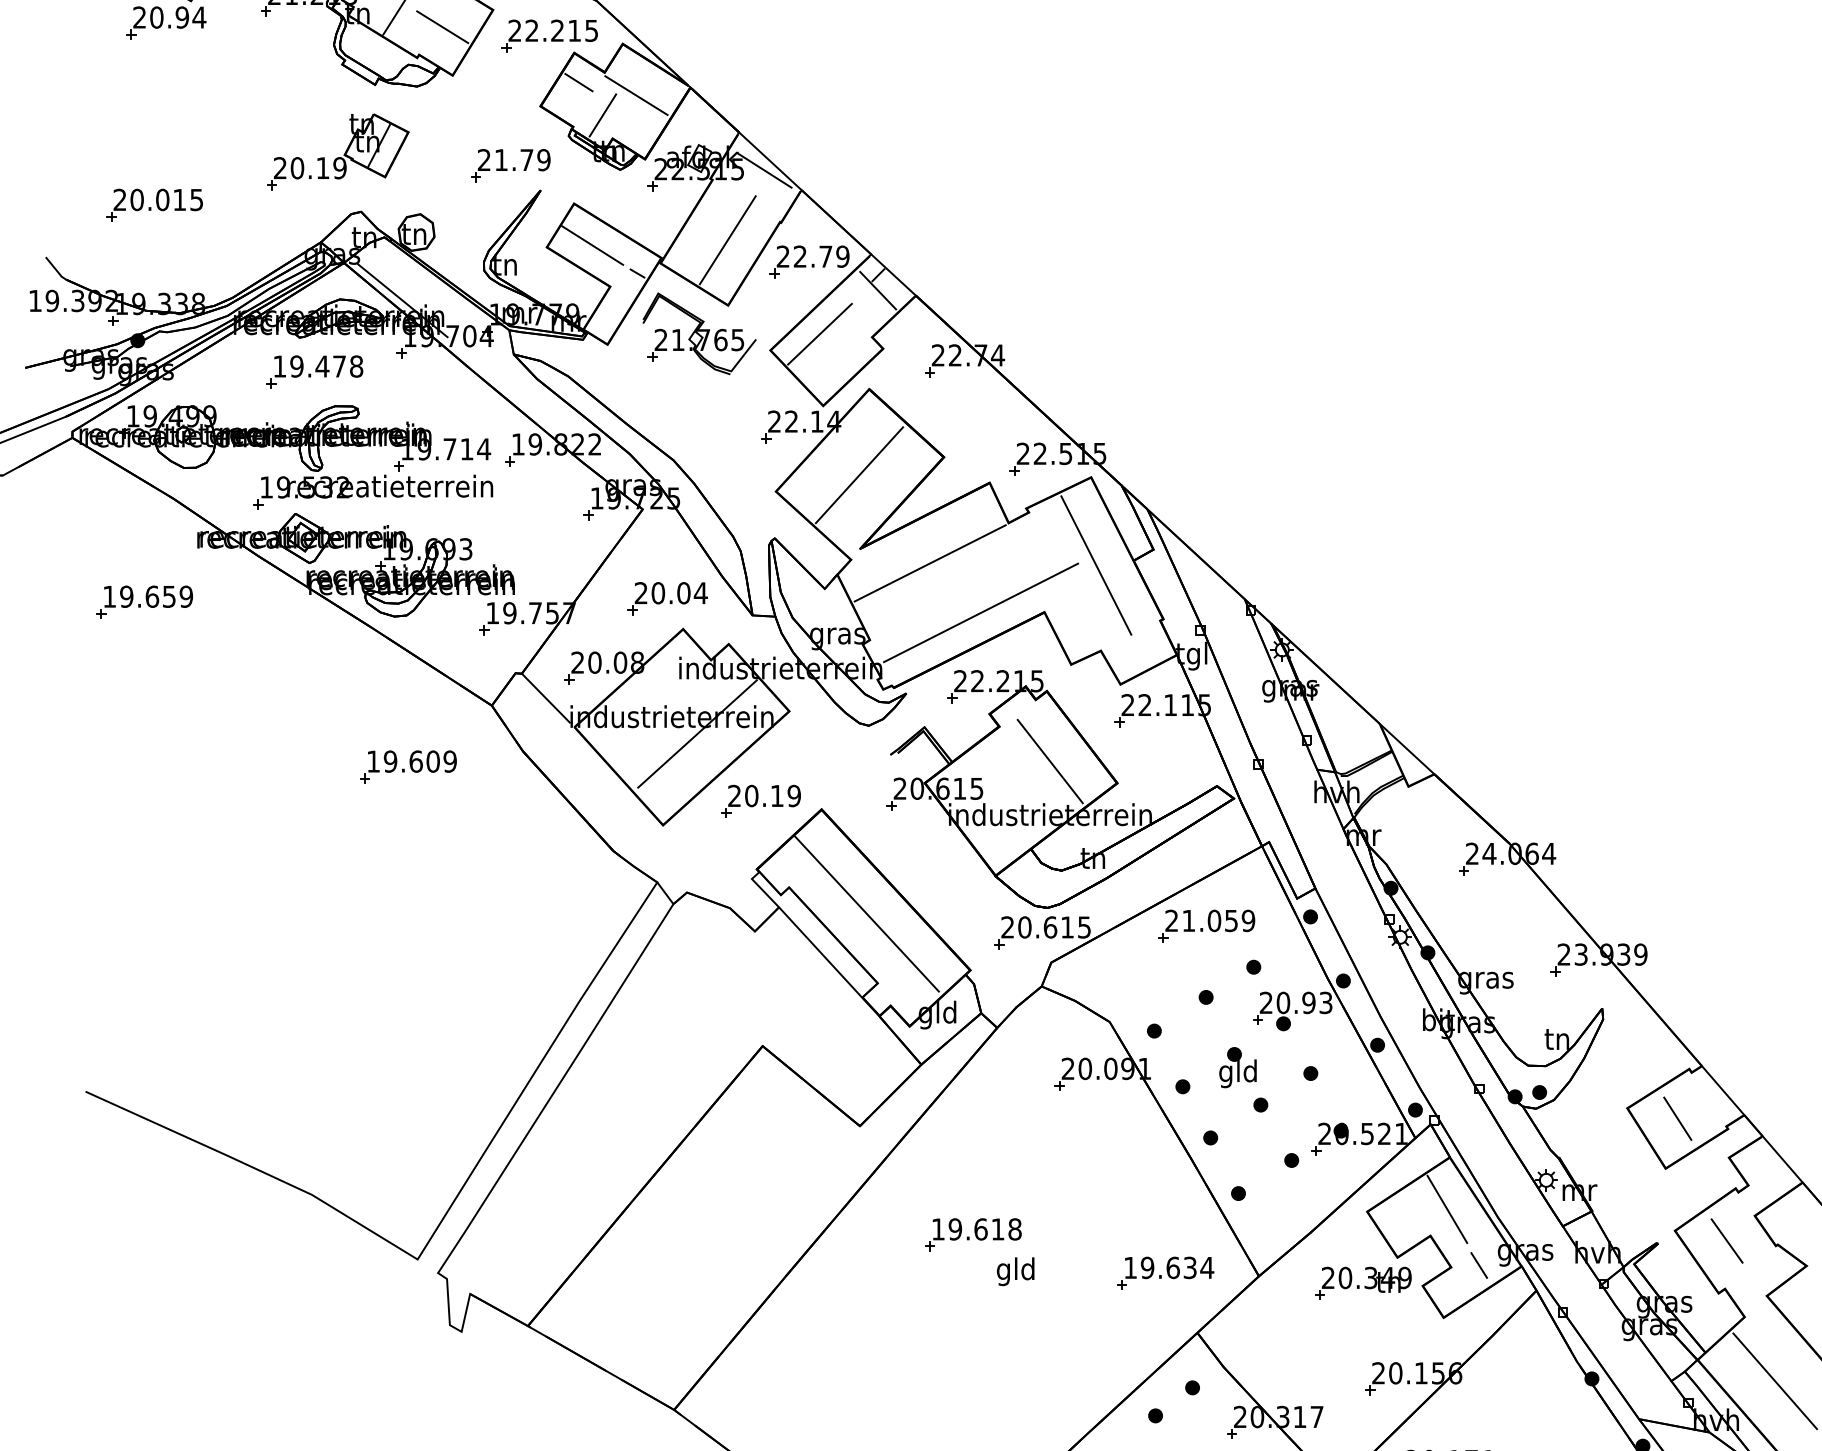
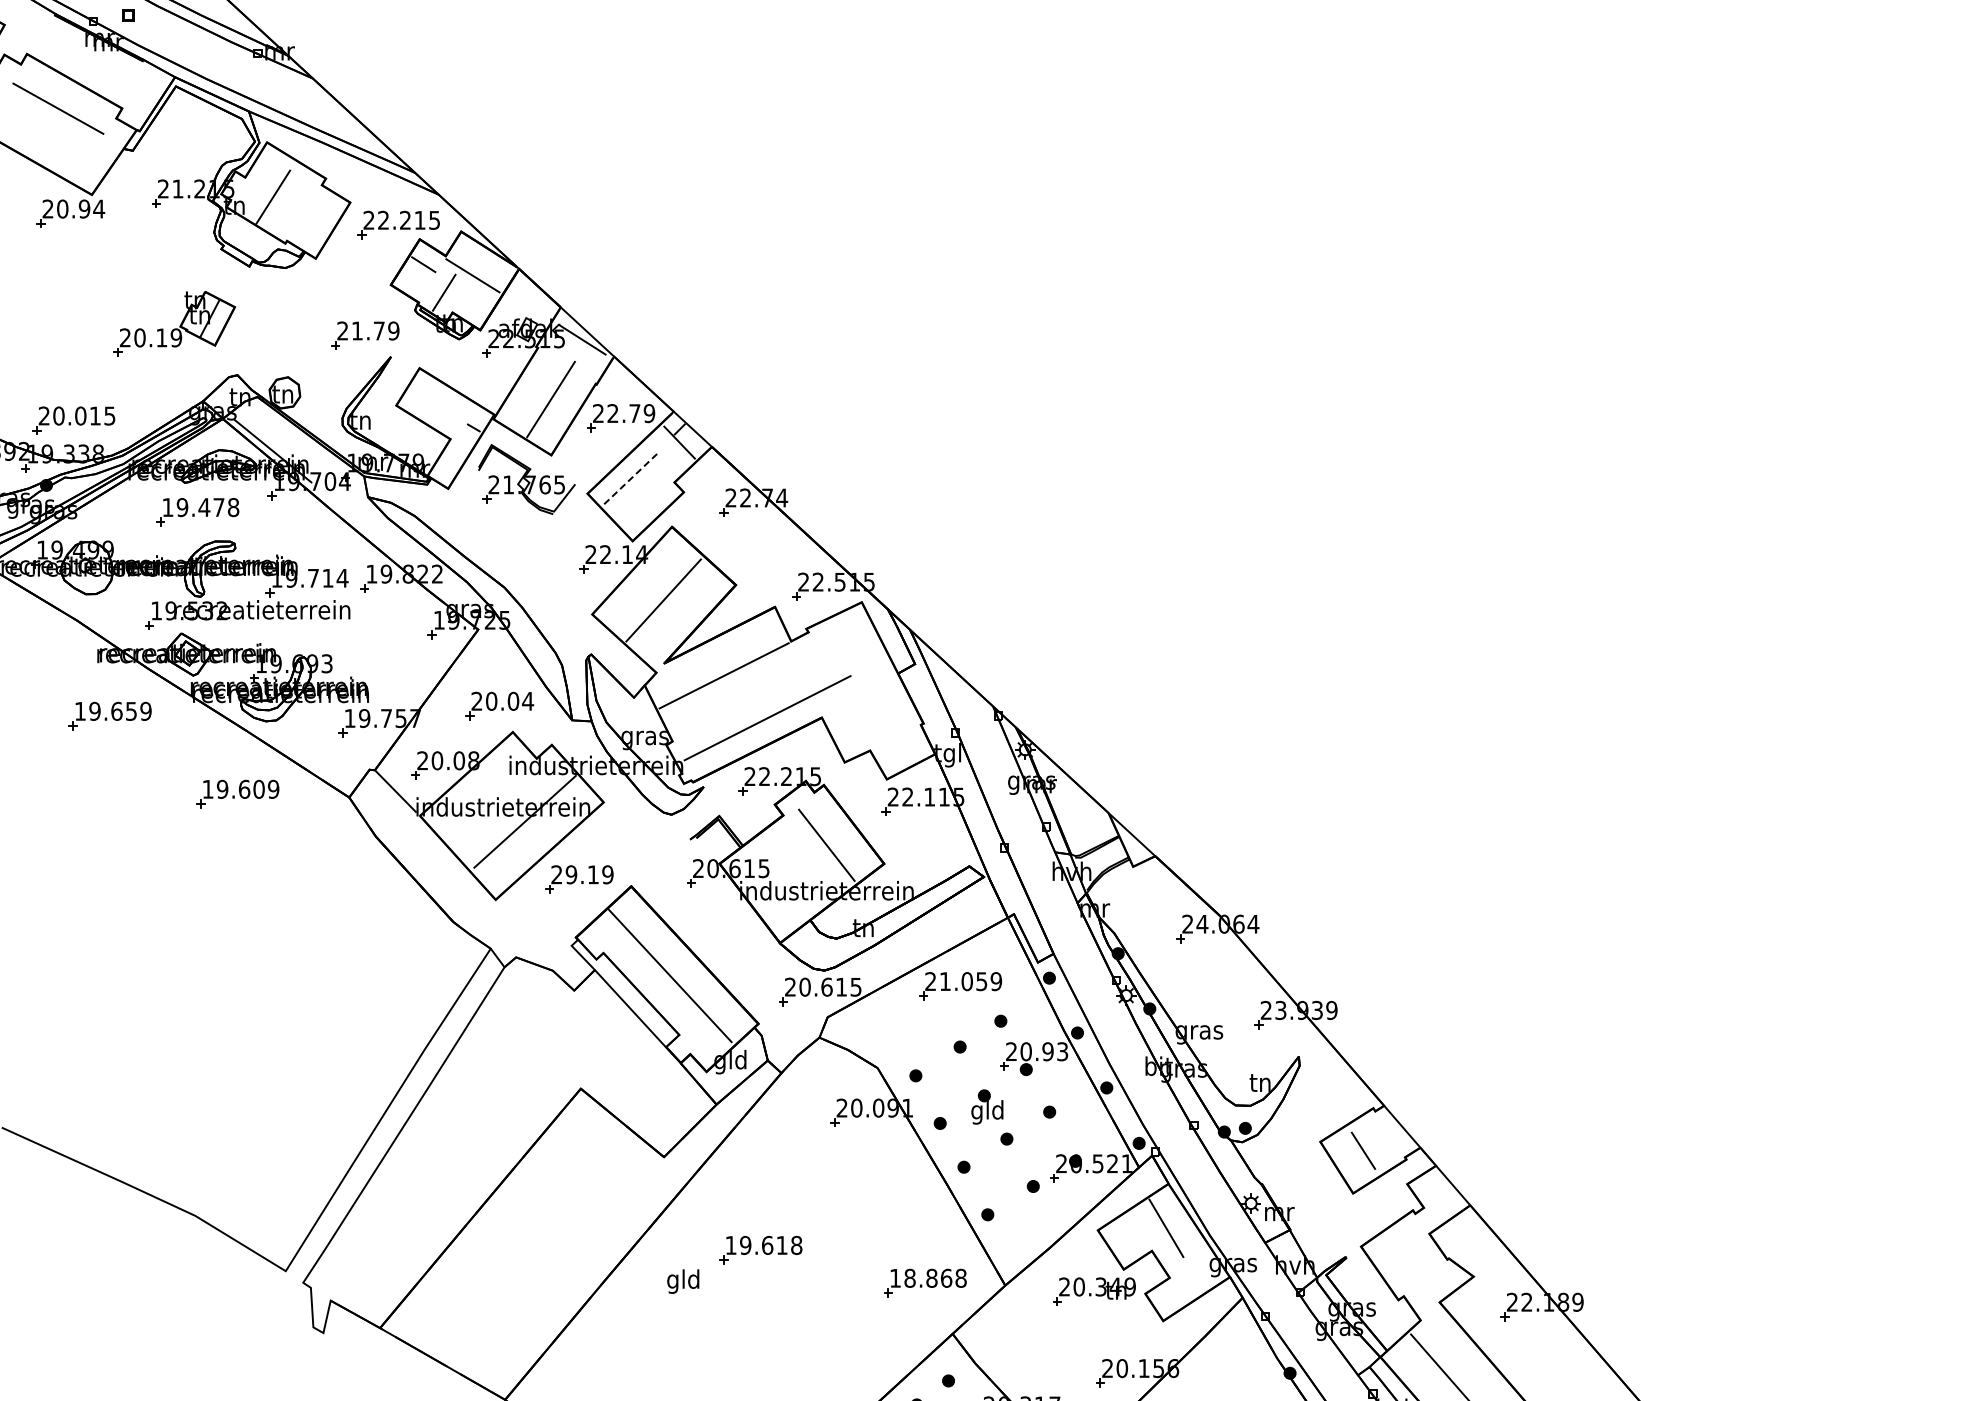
line: (443, 26) -> (307, 216), removed
part: (337, 151) -> (174, 323), moved
part: (154, 205) -> (73, 420), moved
line: (592, 244) -> (435, 403), removed
line: (819, 333) -> (629, 479), solid -> dashed
line: (1096, 565) -> (866, 677), removed
part: (143, 601) -> (109, 715), moved
part: (407, 766) -> (237, 793), moved
text: (751, 795) -> (571, 874), 20.19 -> 29.19
line: (1726, 1239) -> (1405, 1254), removed
line: (1479, 1264) -> (1193, 1275), removed
text: (1177, 1266) -> (935, 1277), 19.634 -> 18.868
text: (1015, 1271) -> (683, 1281), moved

